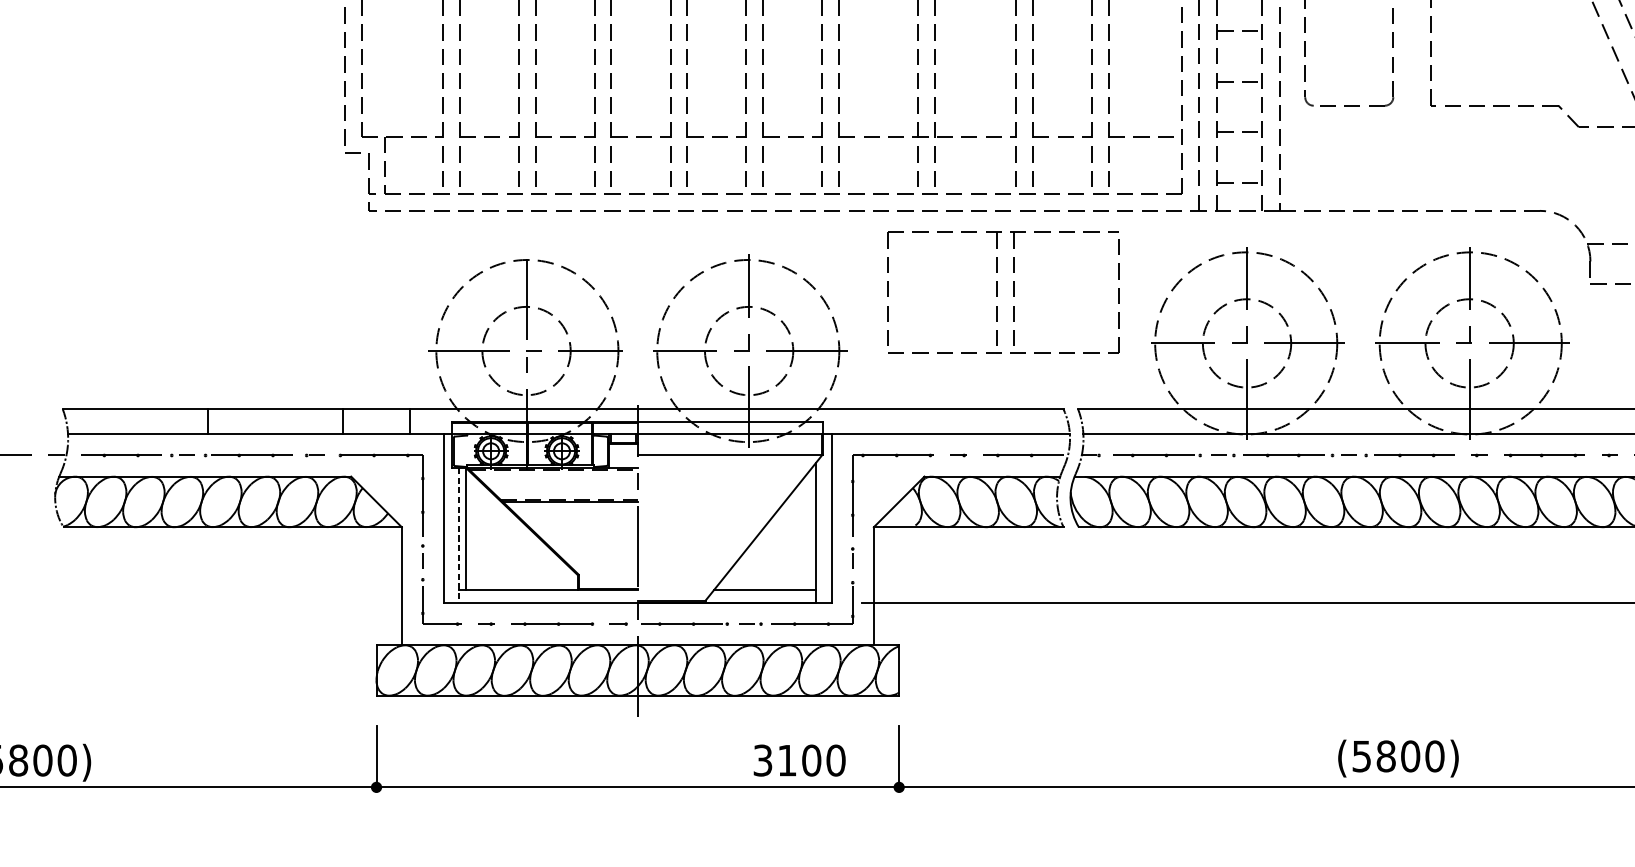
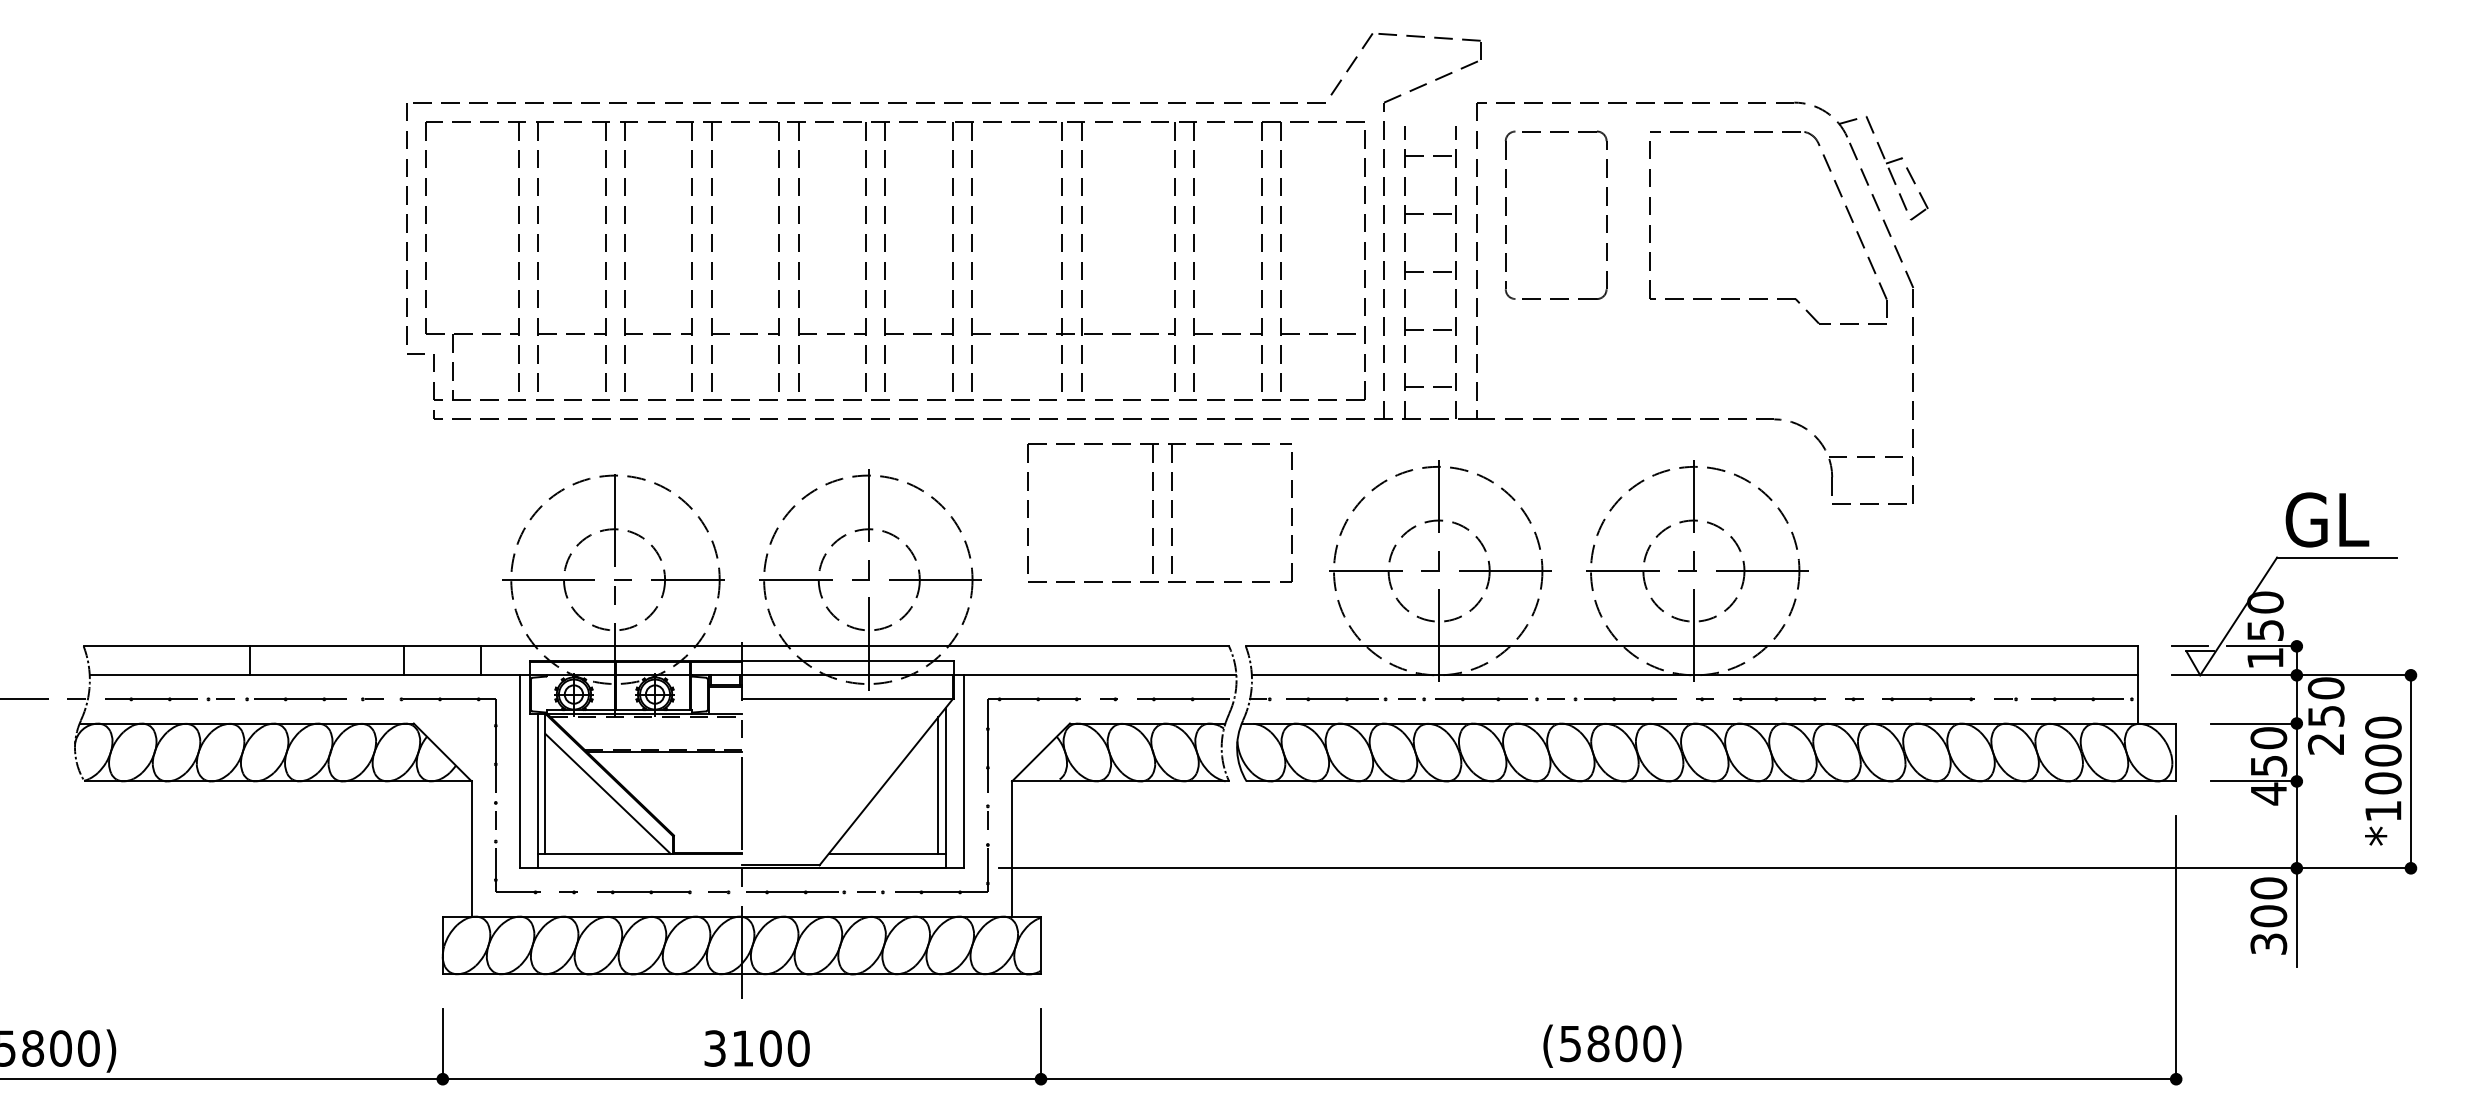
line: (809, 530) -> (938, 785), added
line: (459, 536) -> (537, 791), dashed -> solid
line: (520, 537) -> (607, 793), added
text: (799, 760) -> (756, 1048), moved

